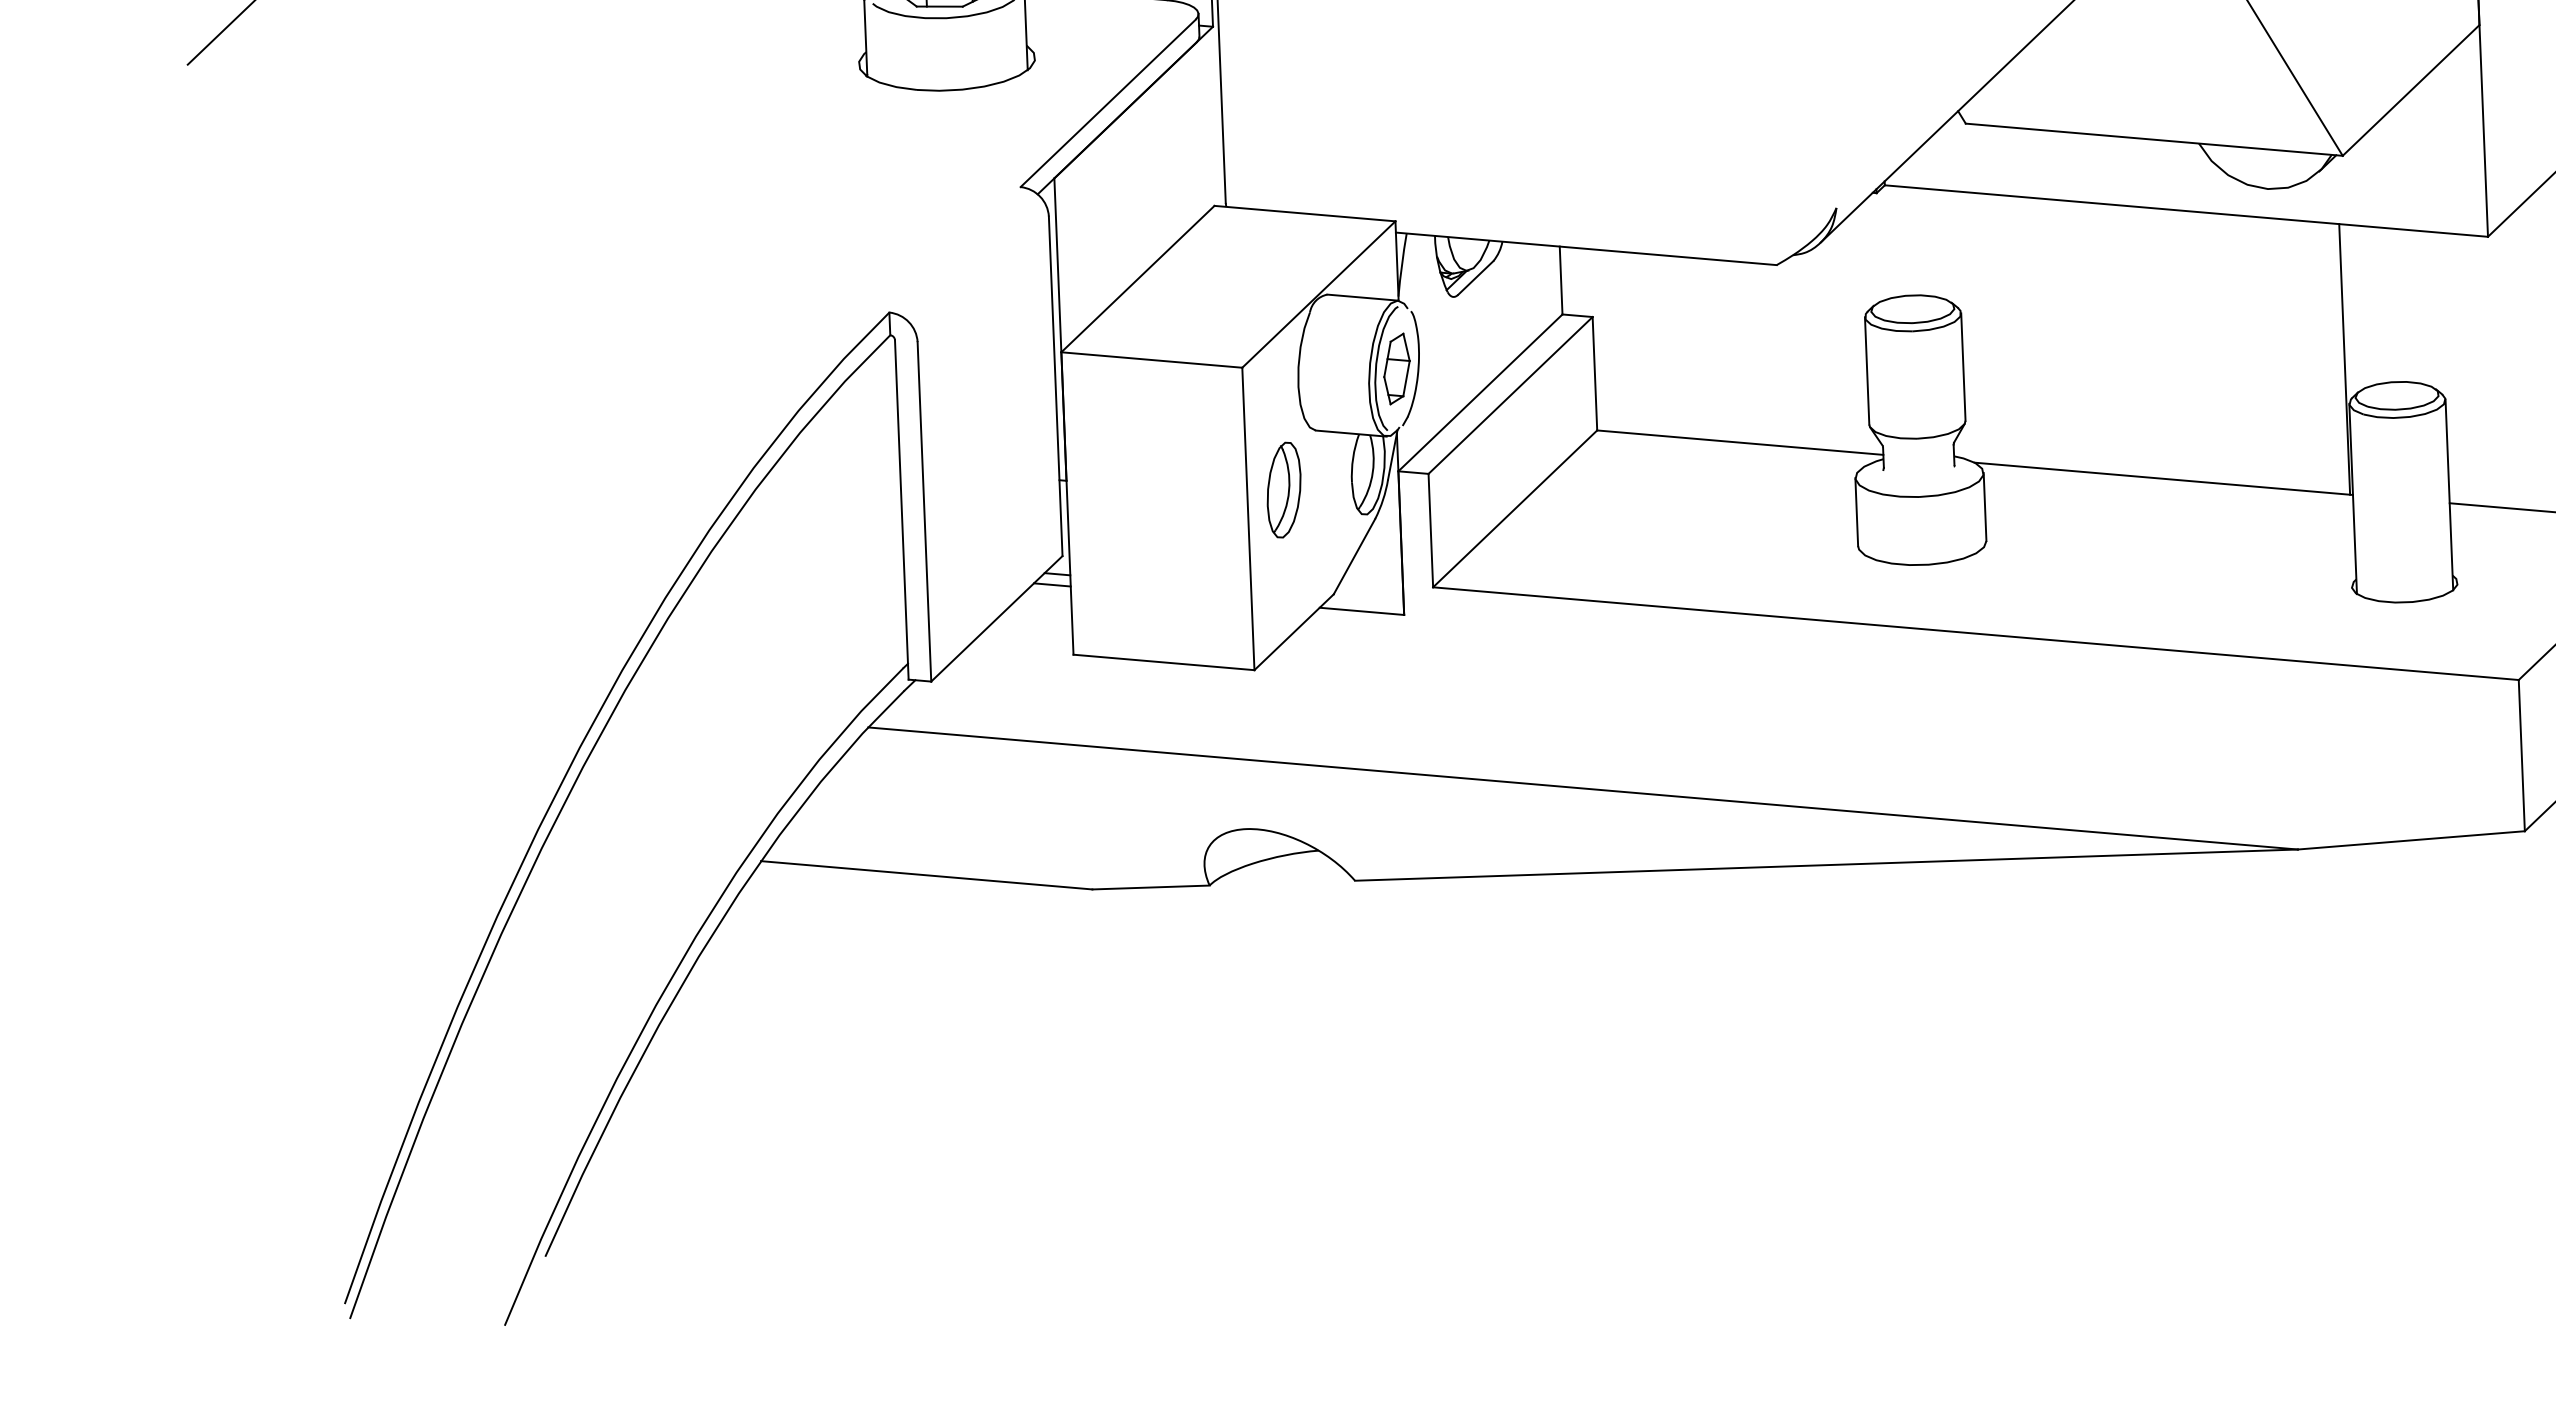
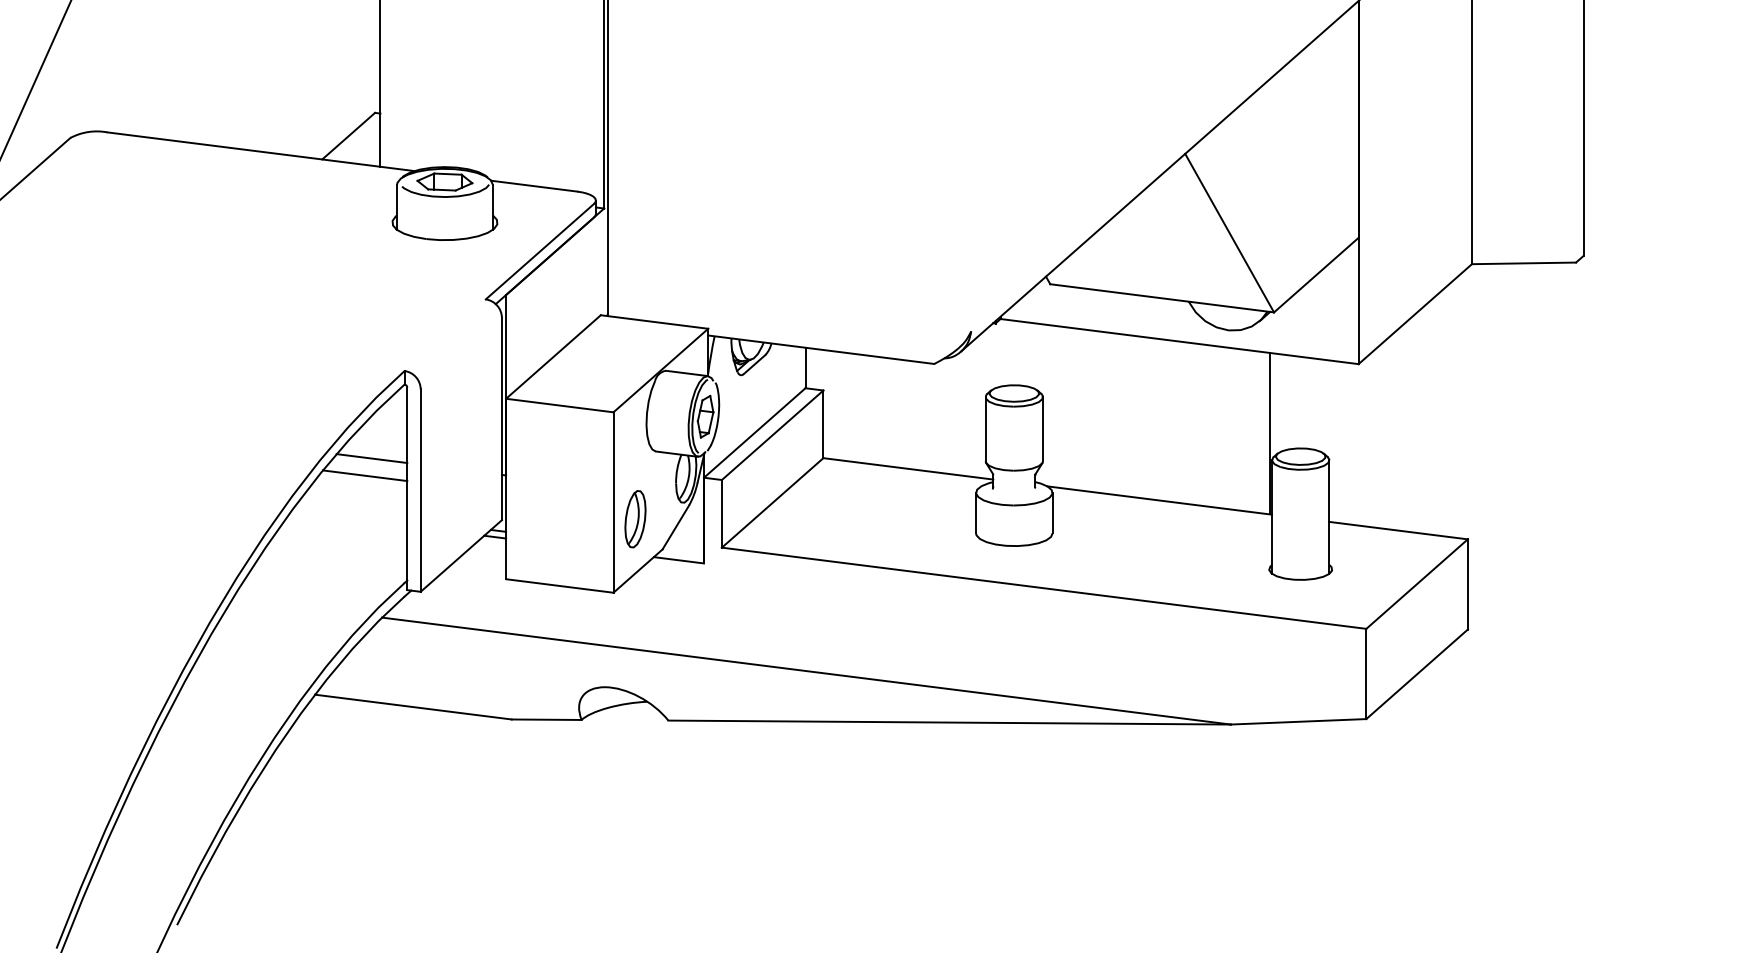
line: (839, 461) -> (371, 458), added
line: (829, 490) -> (364, 475), added
part: (1284, 490) -> (635, 519), moved

